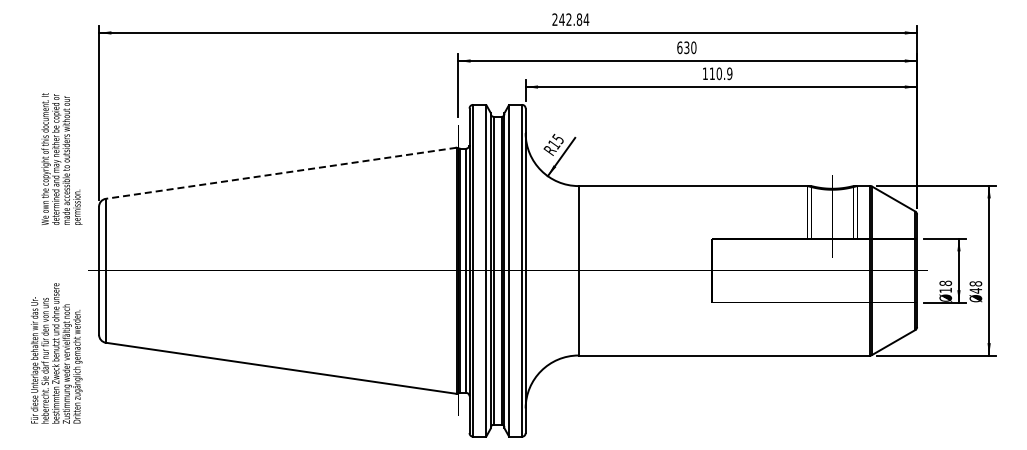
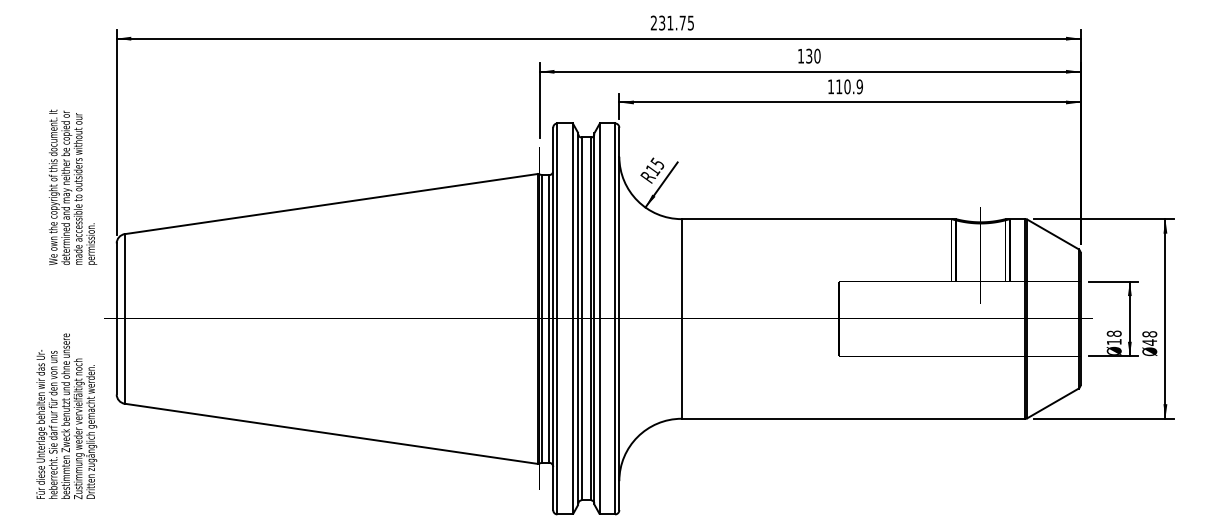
text: (574, 19) -> (676, 22), 242.84 -> 231.75
text: (679, 47) -> (800, 55), 630 -> 130
line: (280, 173) -> (330, 204), dashed -> solid

